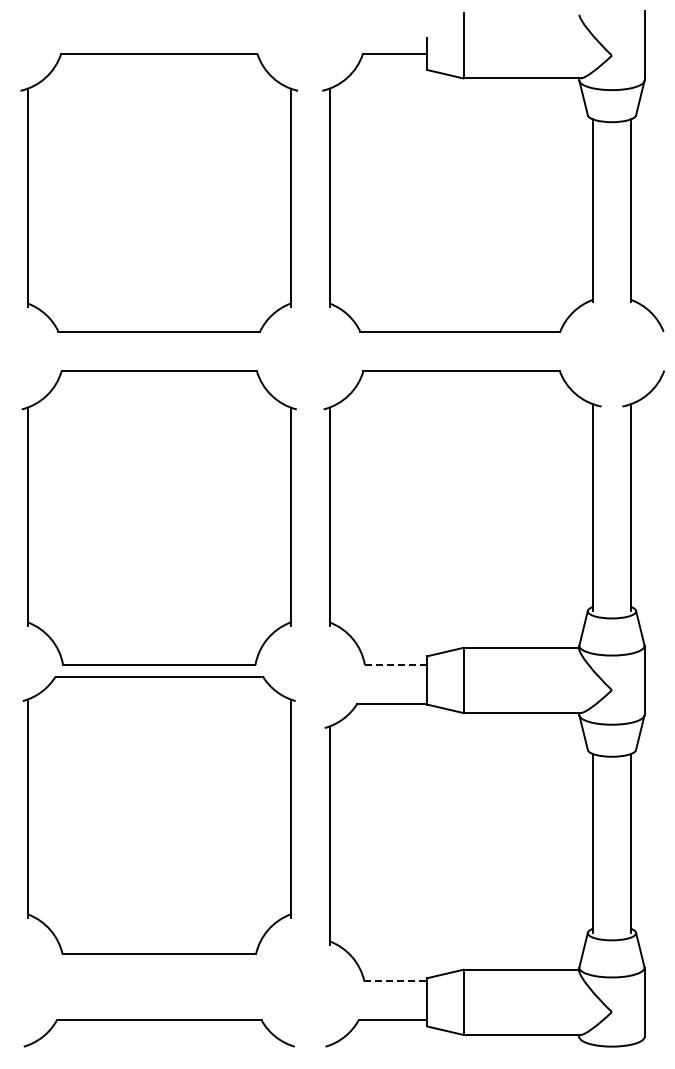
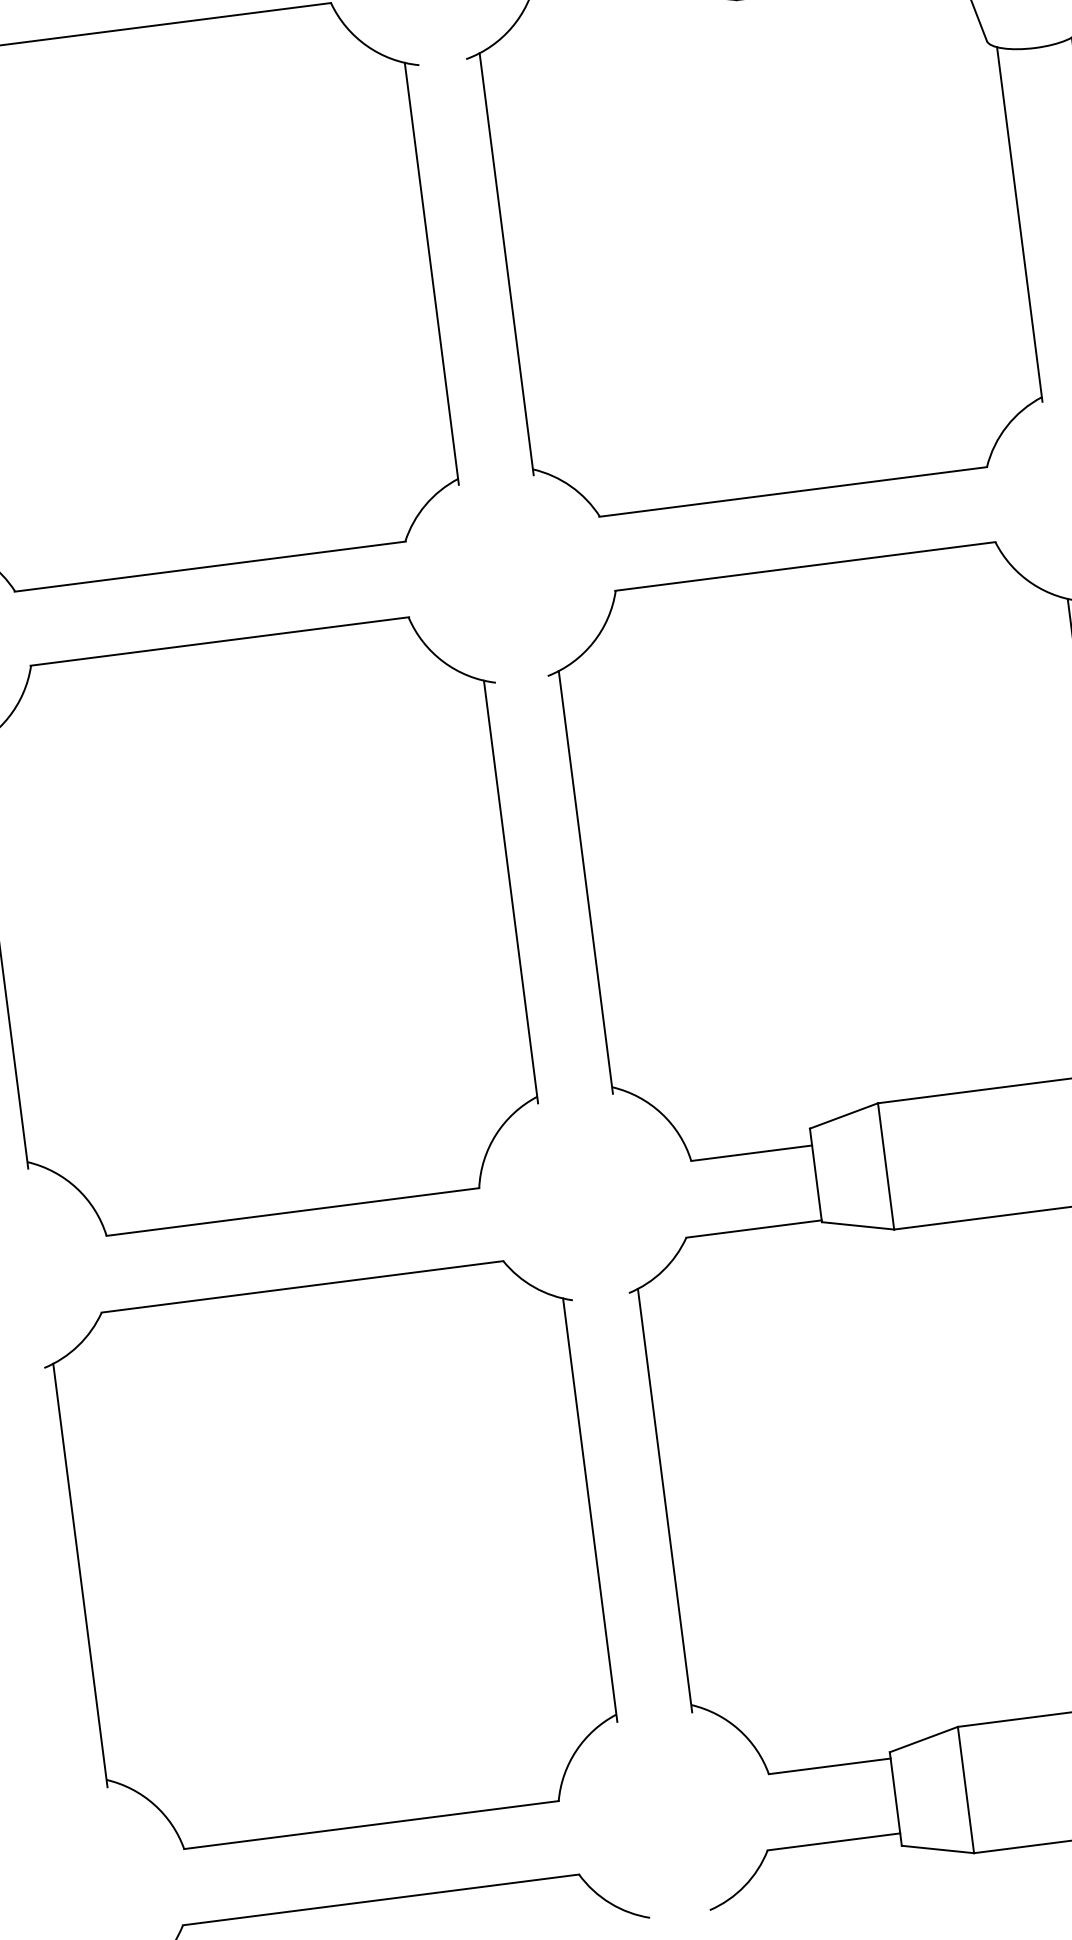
line: (396, 665) -> (752, 1154), dashed -> solid
part: (158, 815) -> (335, 1556), moved
line: (396, 981) -> (831, 1766), dashed -> solid

